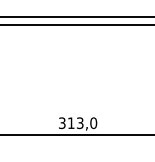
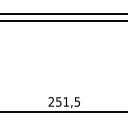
text: (78, 123) -> (64, 102), 313,0 -> 251,5

